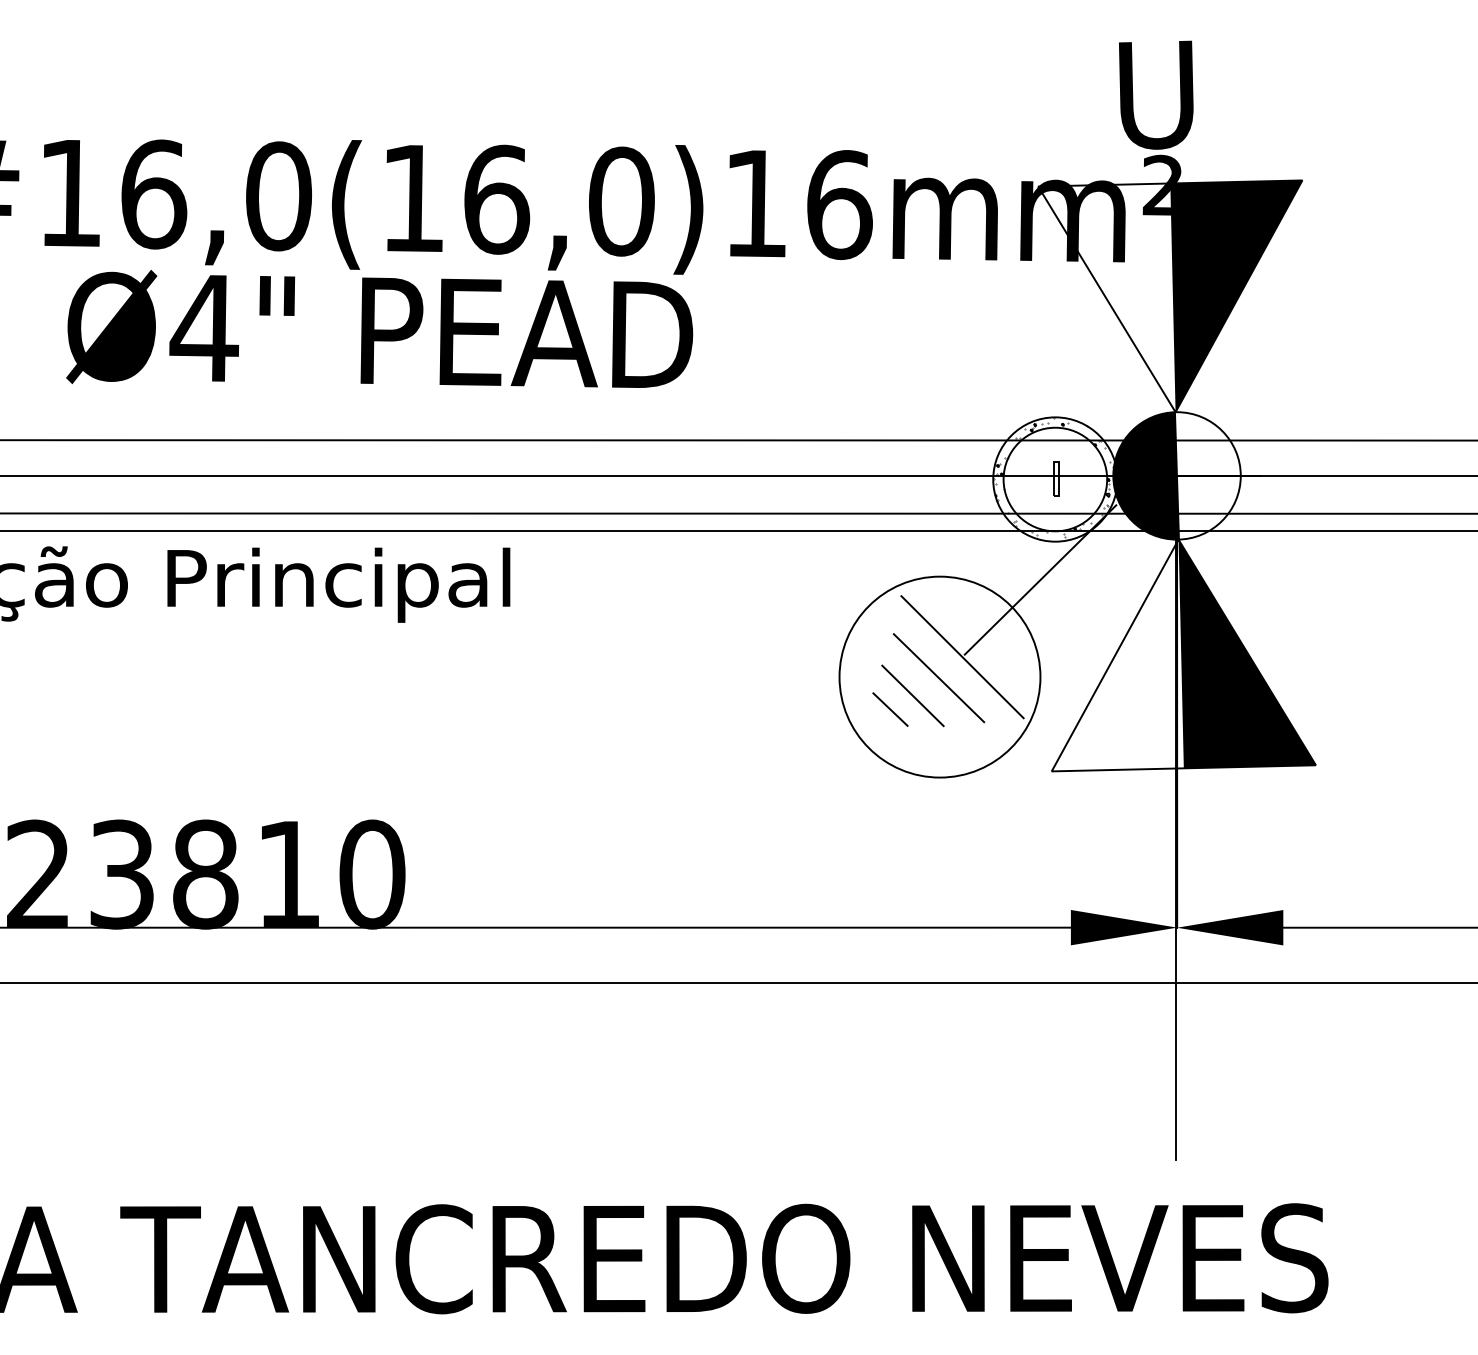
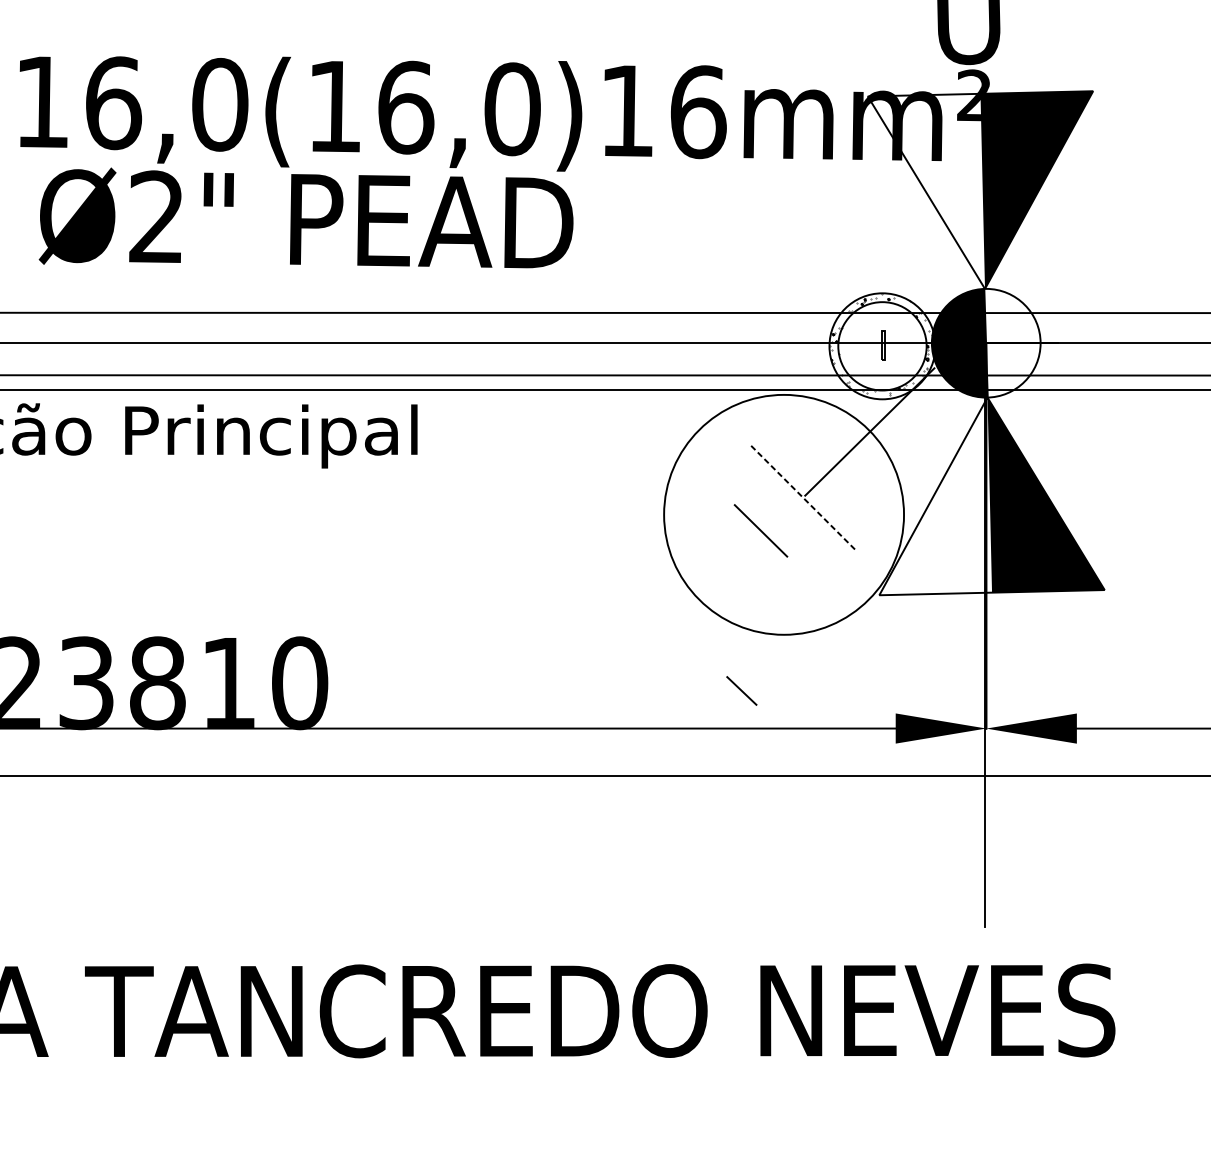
text: (204, 327) -> (156, 216), Ø4" -> Ø2"
line: (962, 657) -> (803, 498), solid -> dashed
circle: (939, 676) -> (783, 514), size x1.4
line: (938, 678) -> (782, 516), removed
line: (890, 709) -> (741, 690), moved

